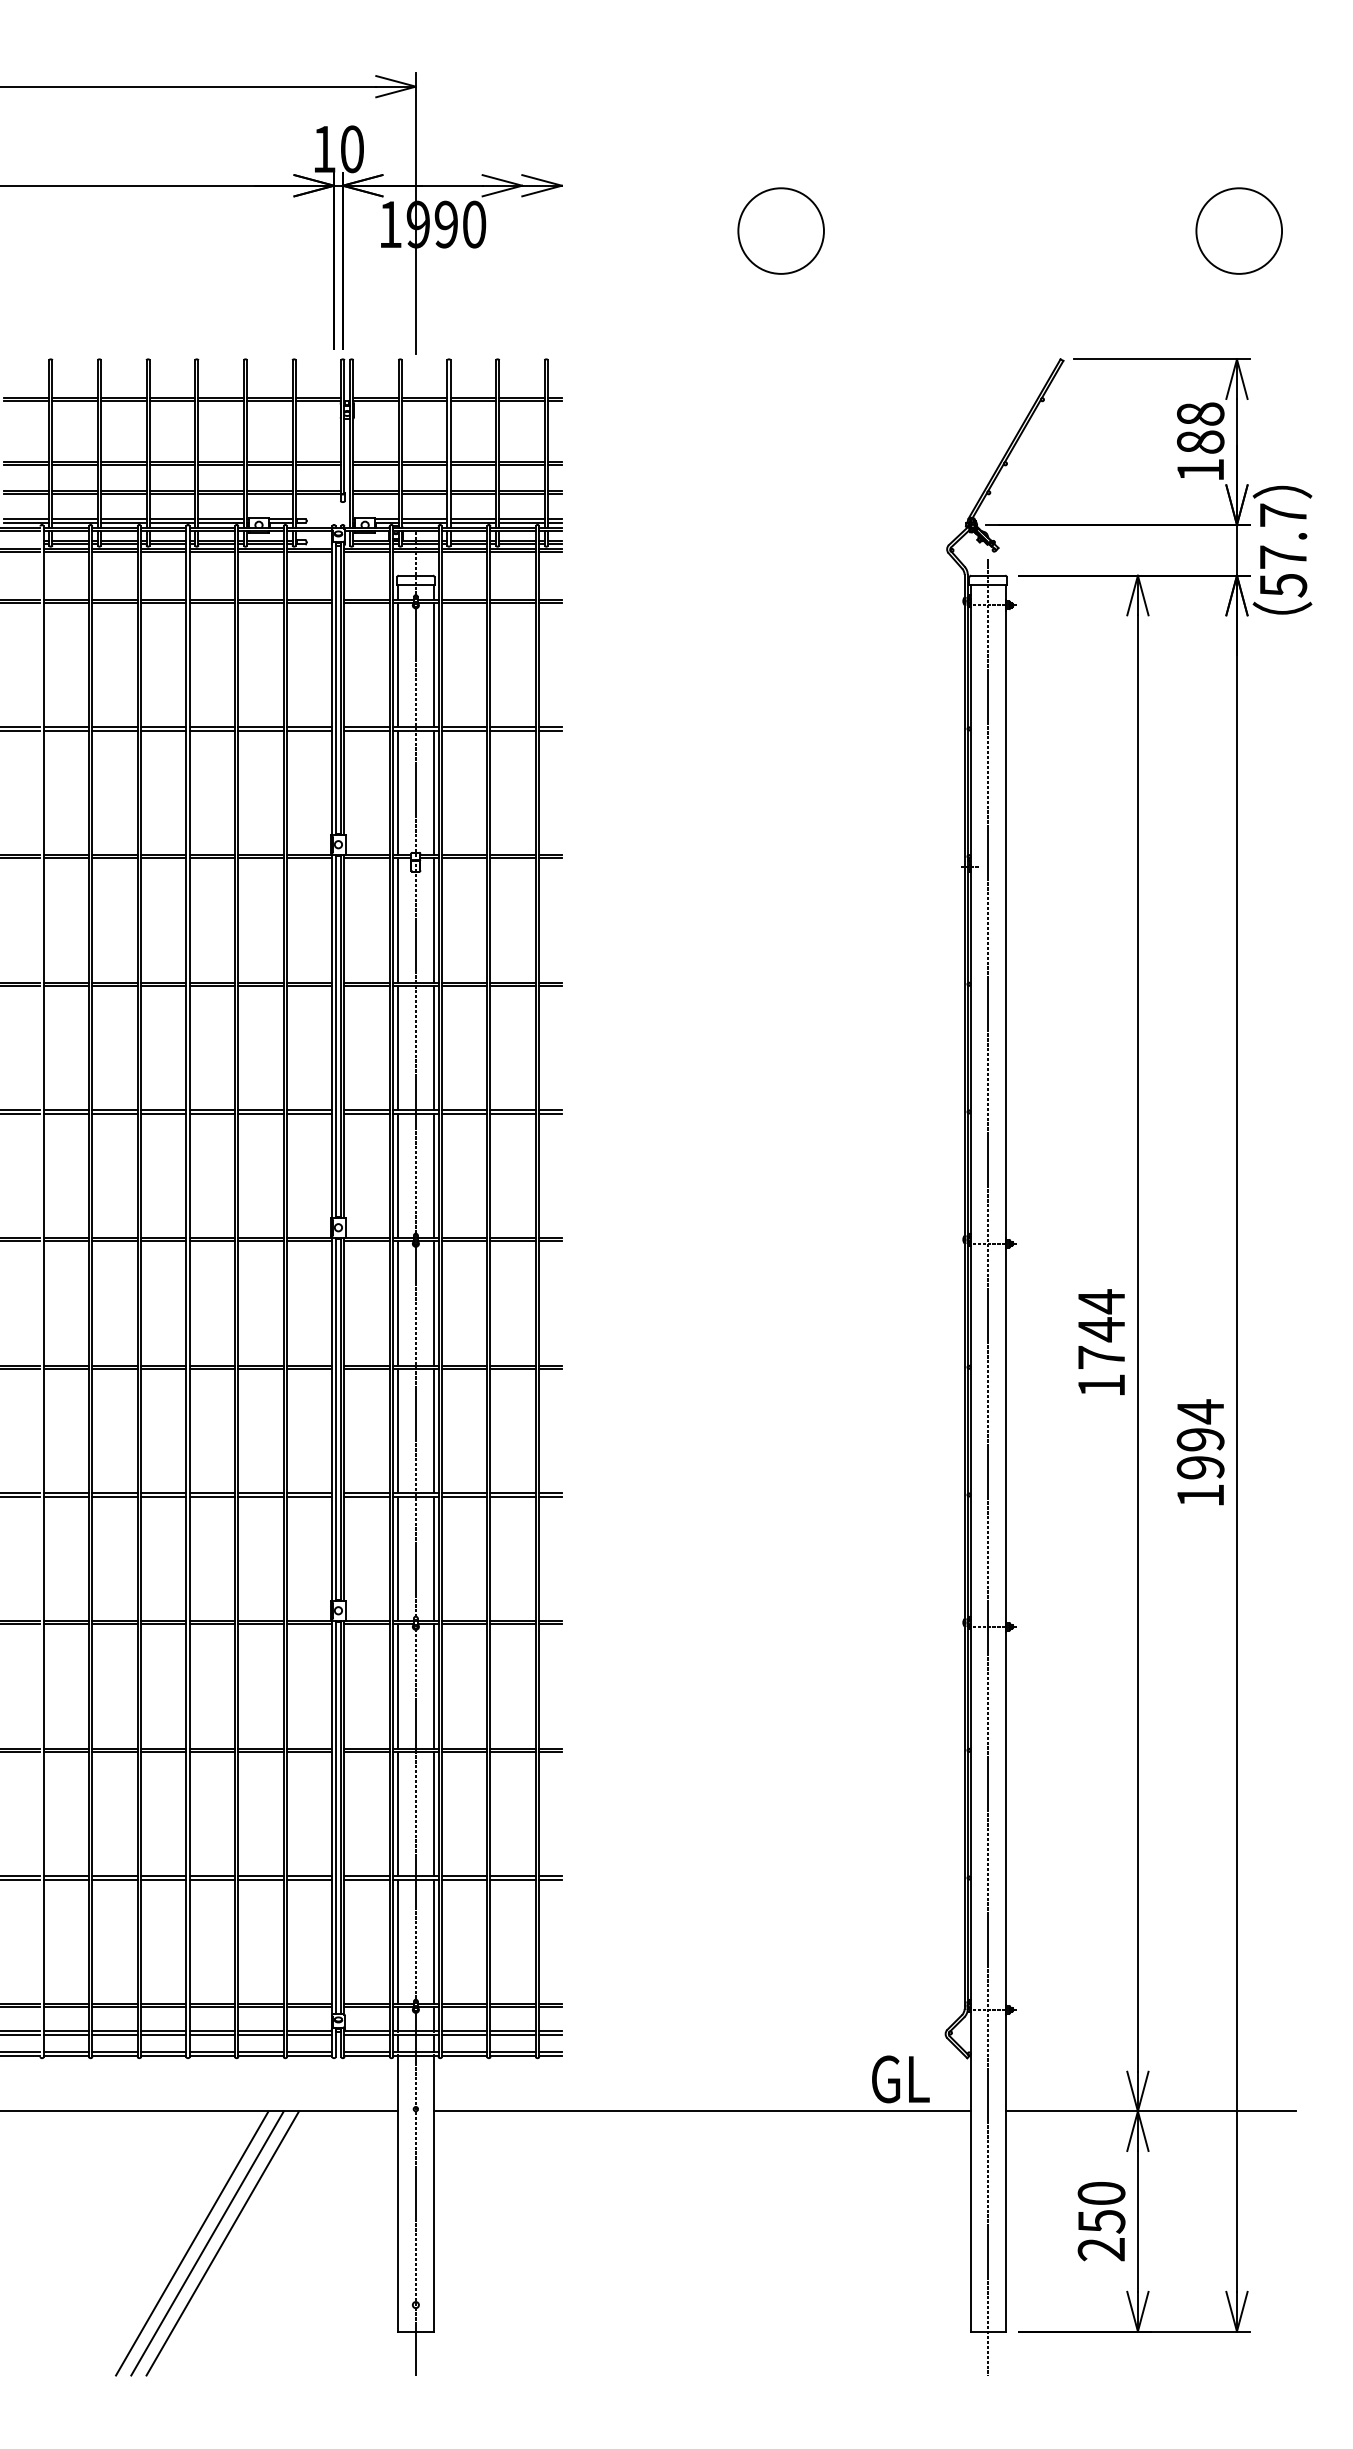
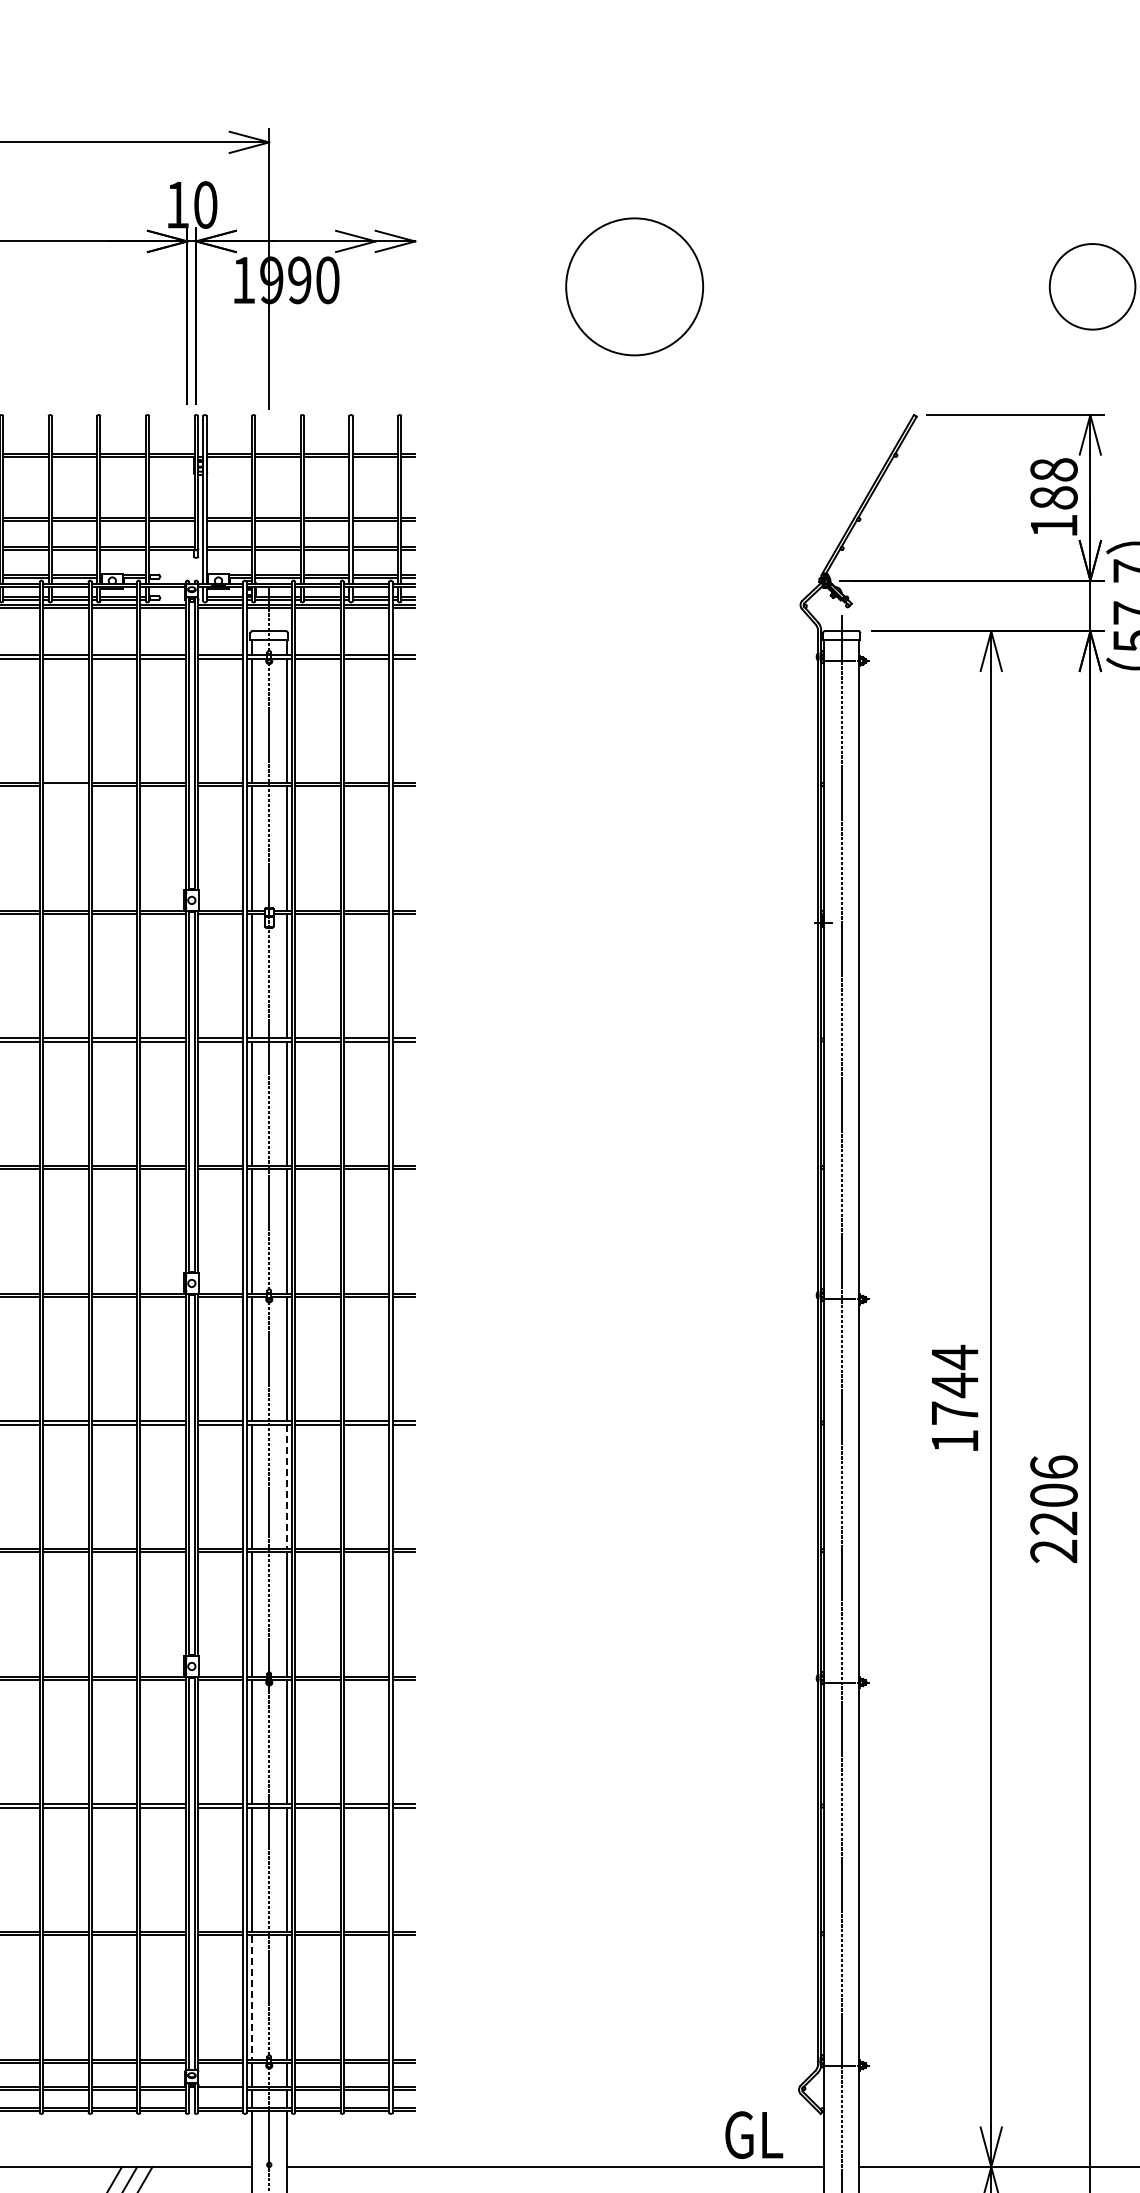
circle: (780, 230) -> (633, 286), size x1.6
line: (212, 730) -> (65, 786), removed
line: (433, 1431) -> (286, 1487), solid -> dashed
text: (1200, 1453) -> (1053, 1509), 1994 -> 2206
line: (398, 1942) -> (251, 1998), solid -> dashed
line: (366, 2034) -> (219, 2090), removed

